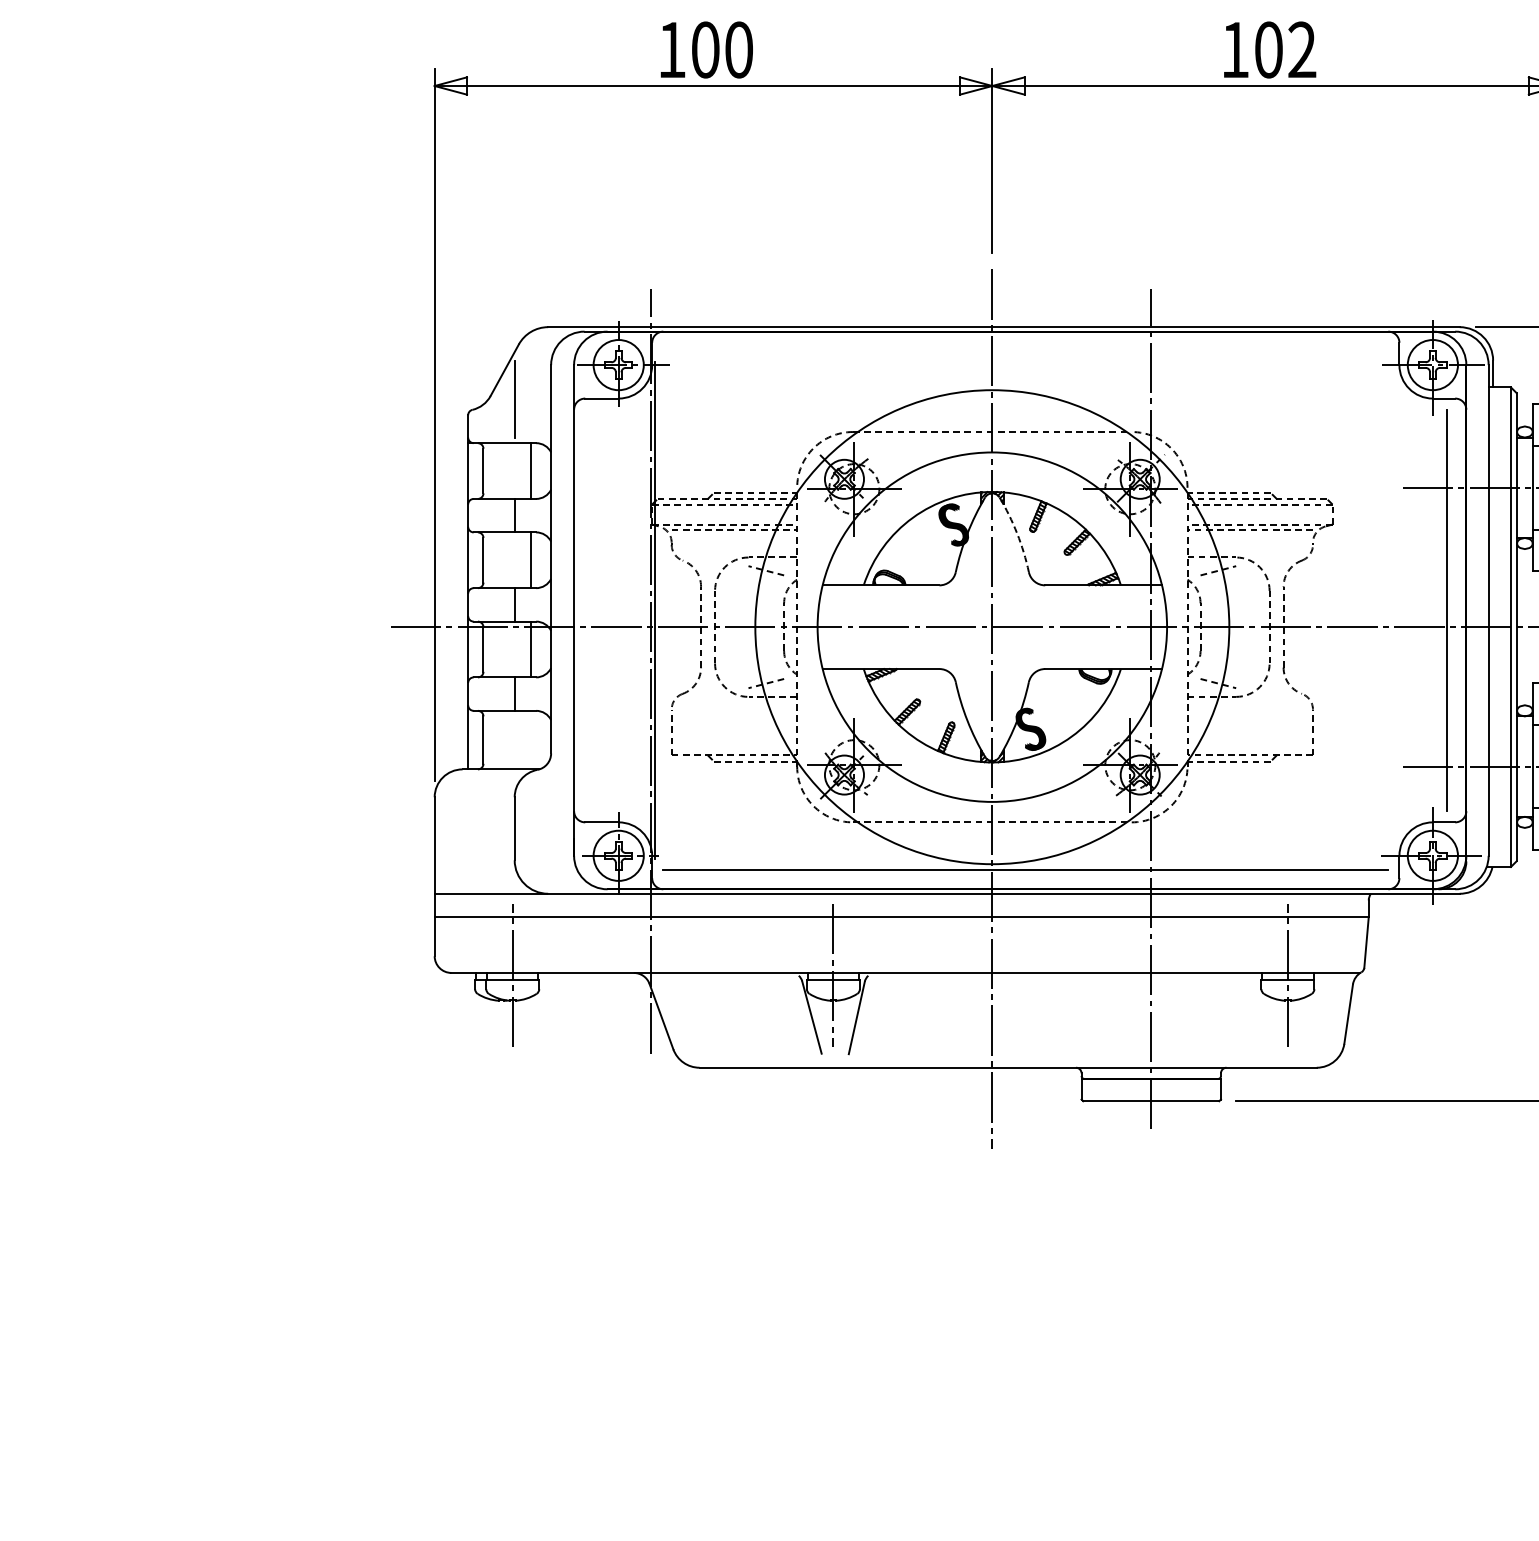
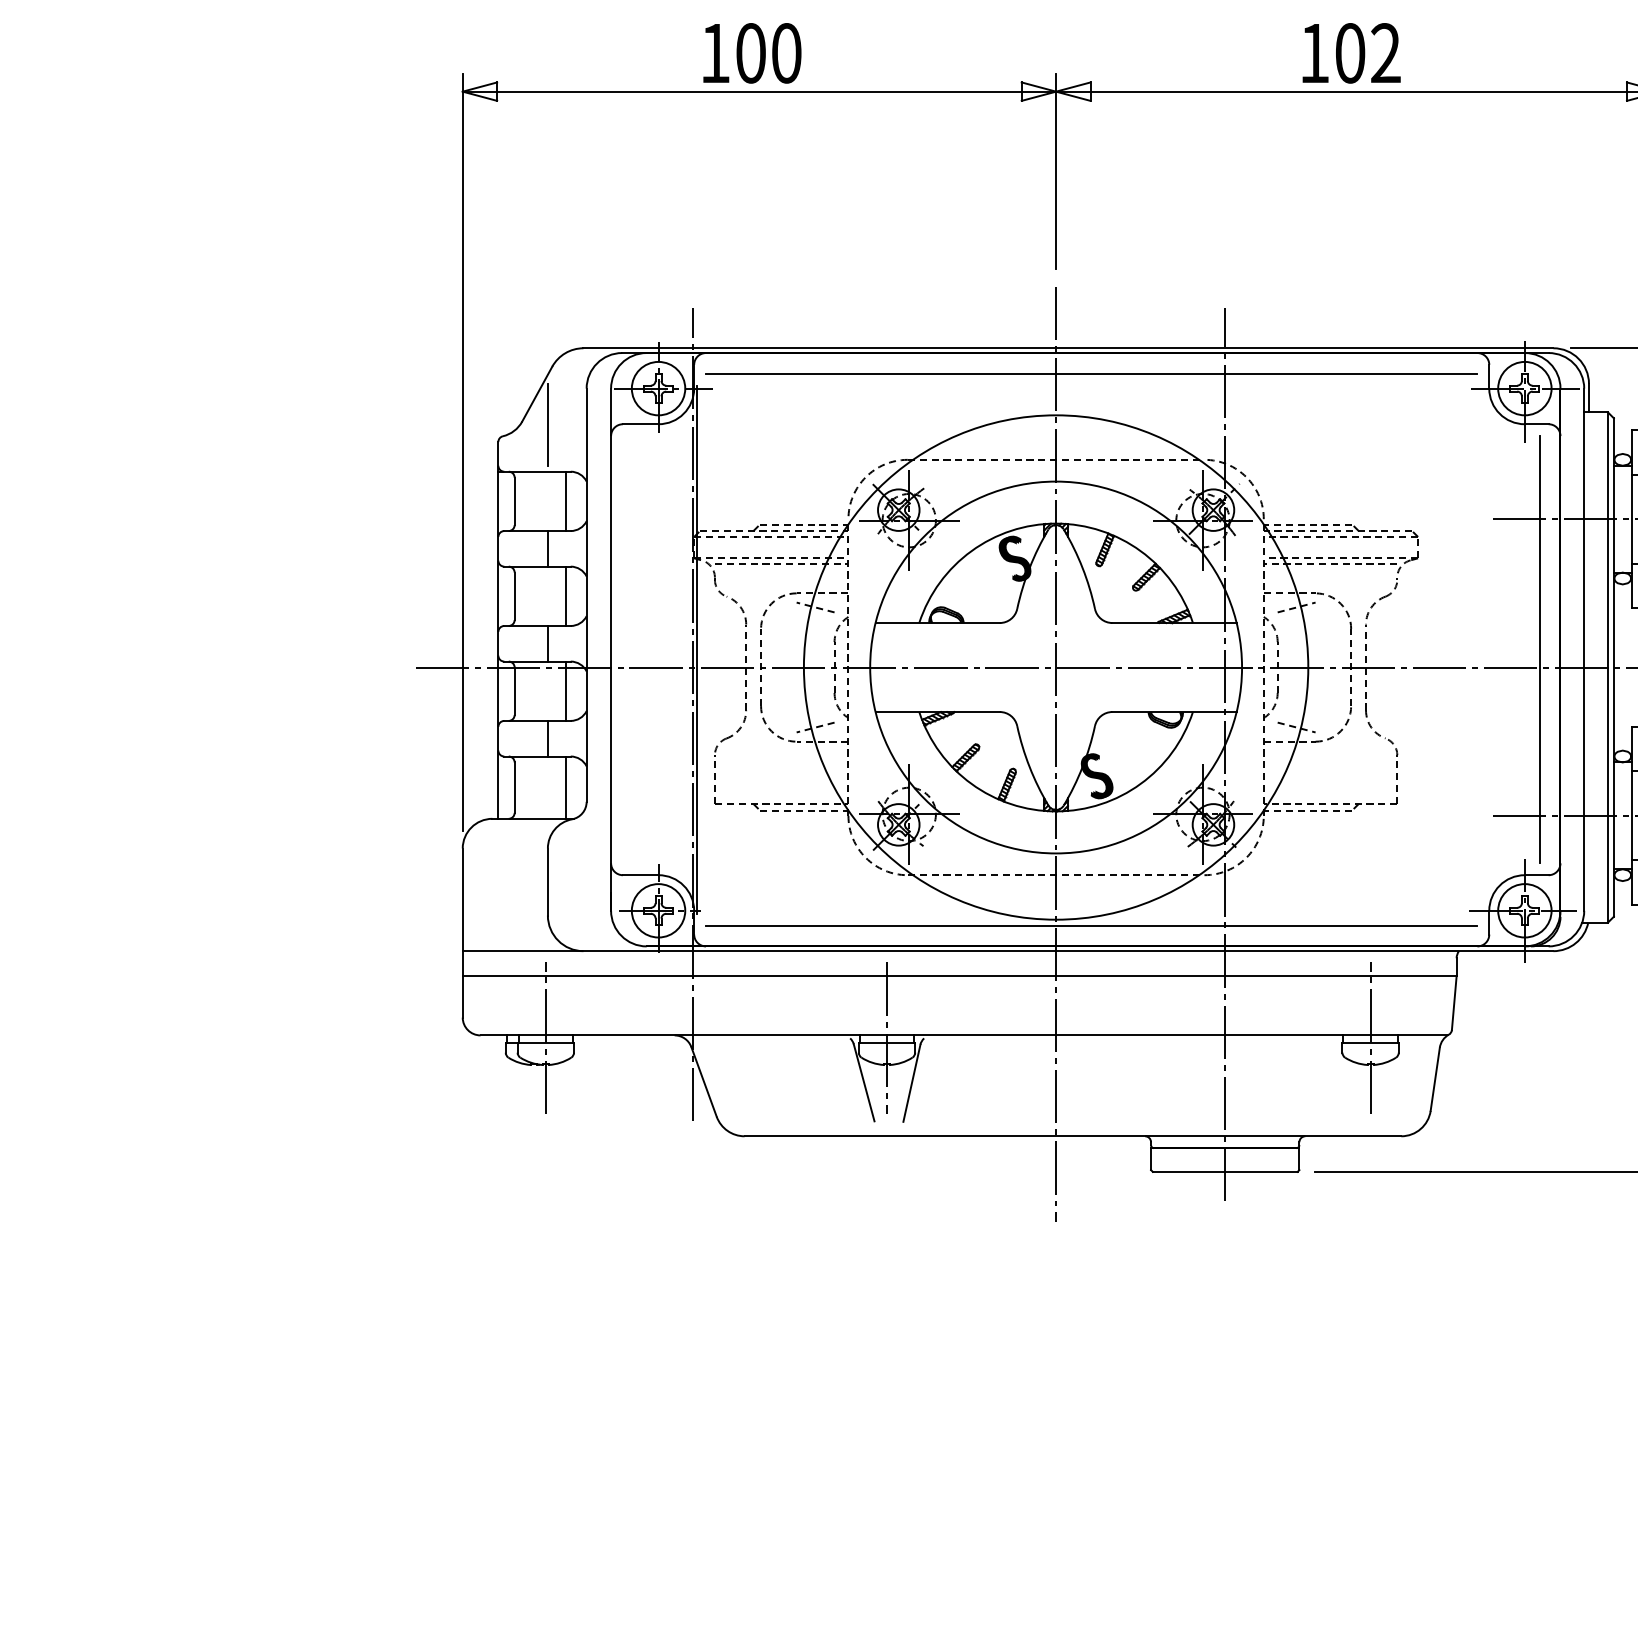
line: (1025, 350) -> (1091, 373), added
arc: (1017, 533) -> (1082, 567), dashed -> solid
line: (531, 739) -> (565, 787), added

